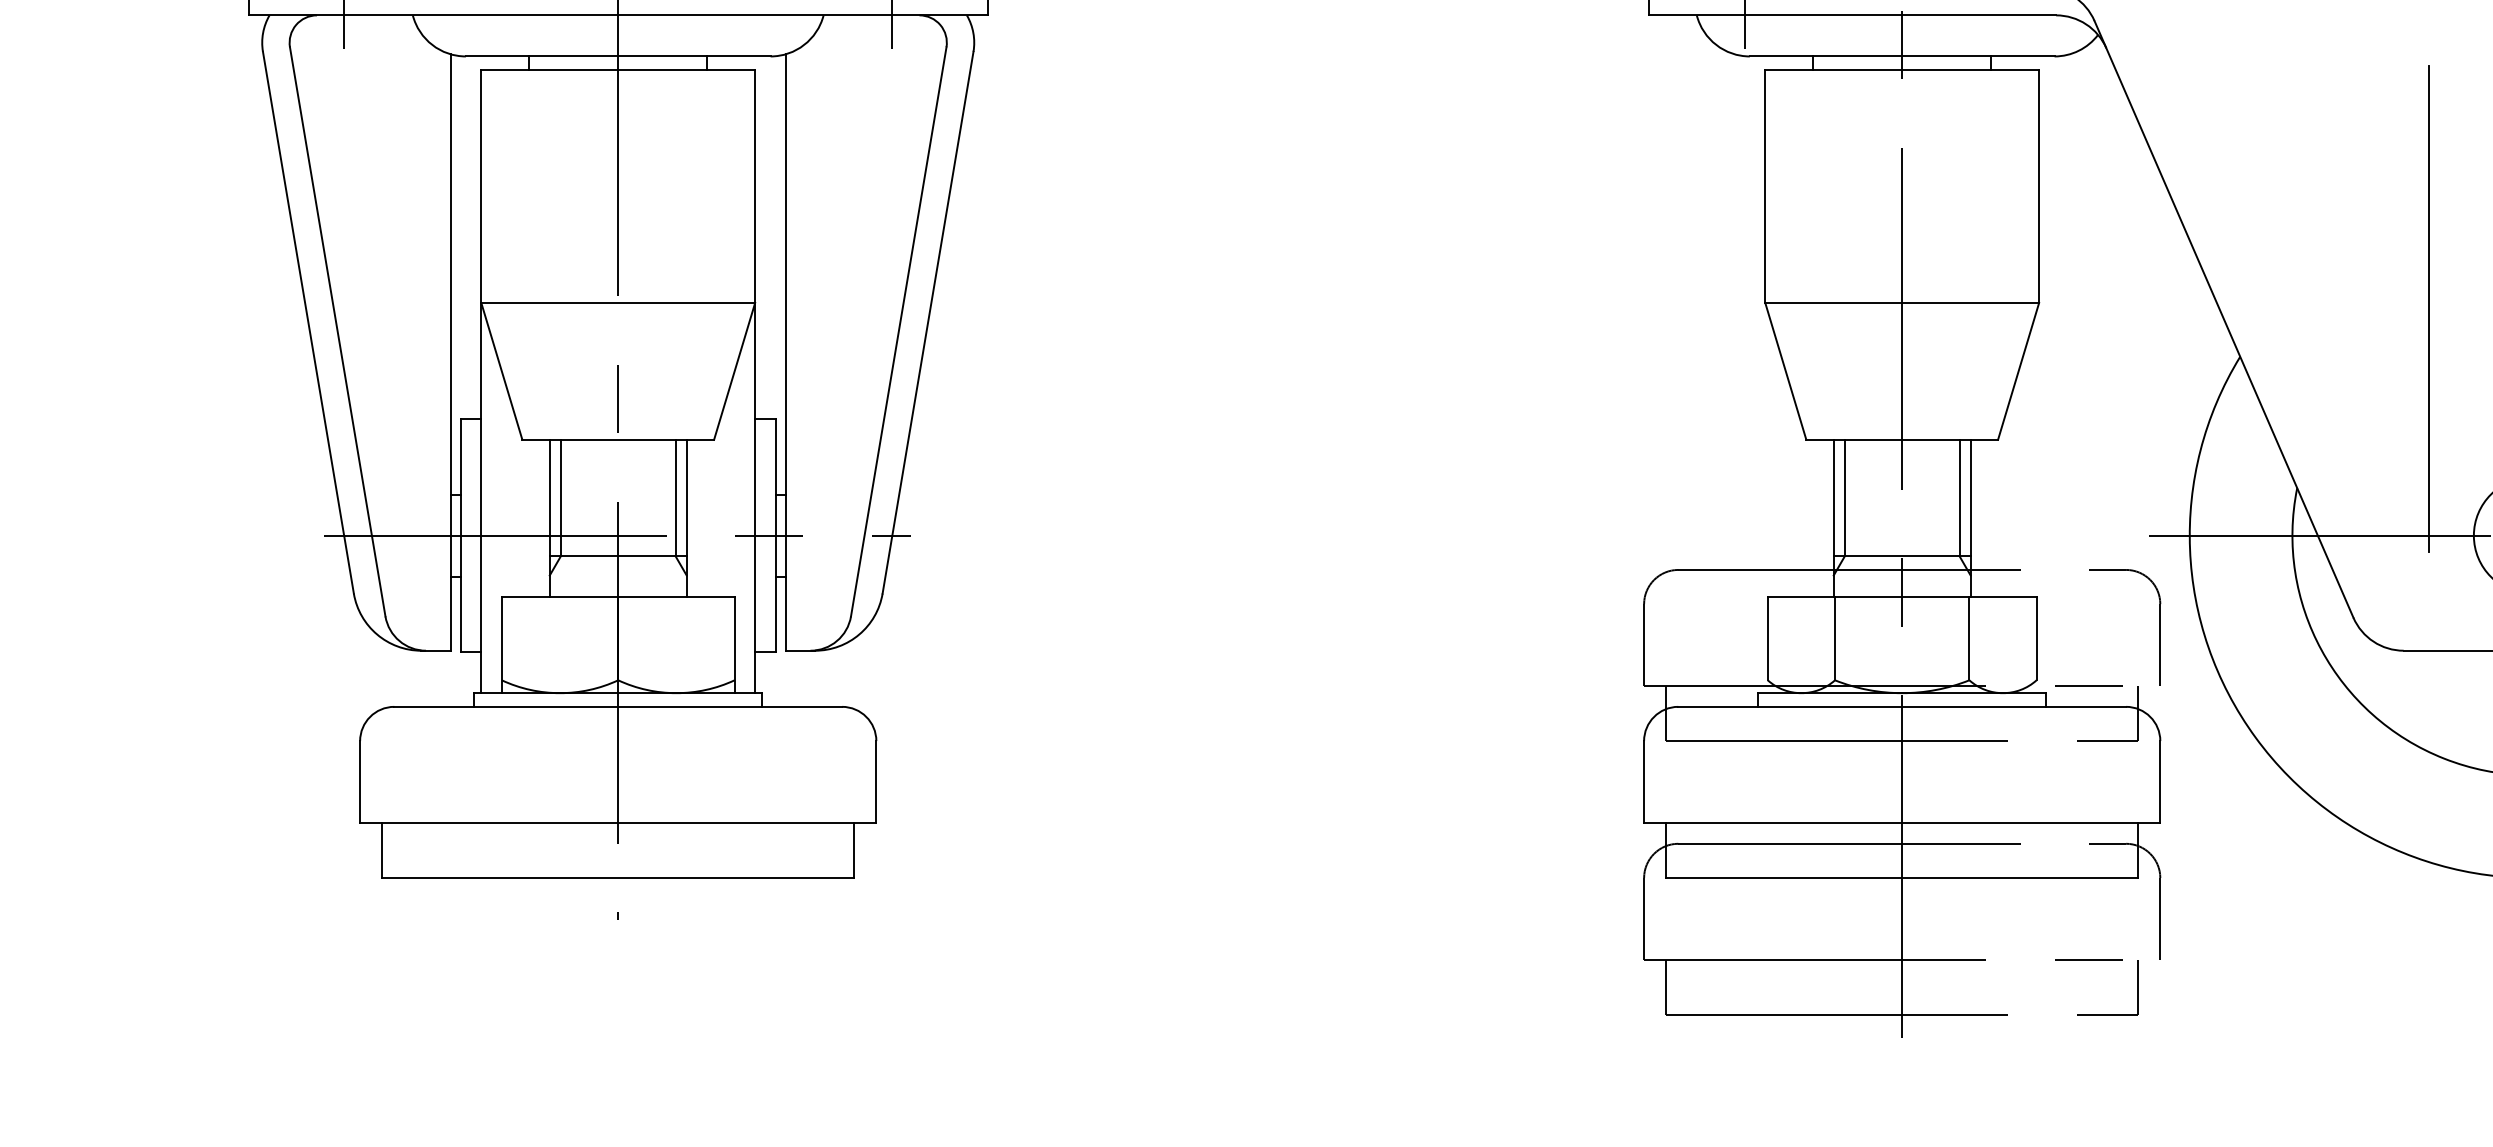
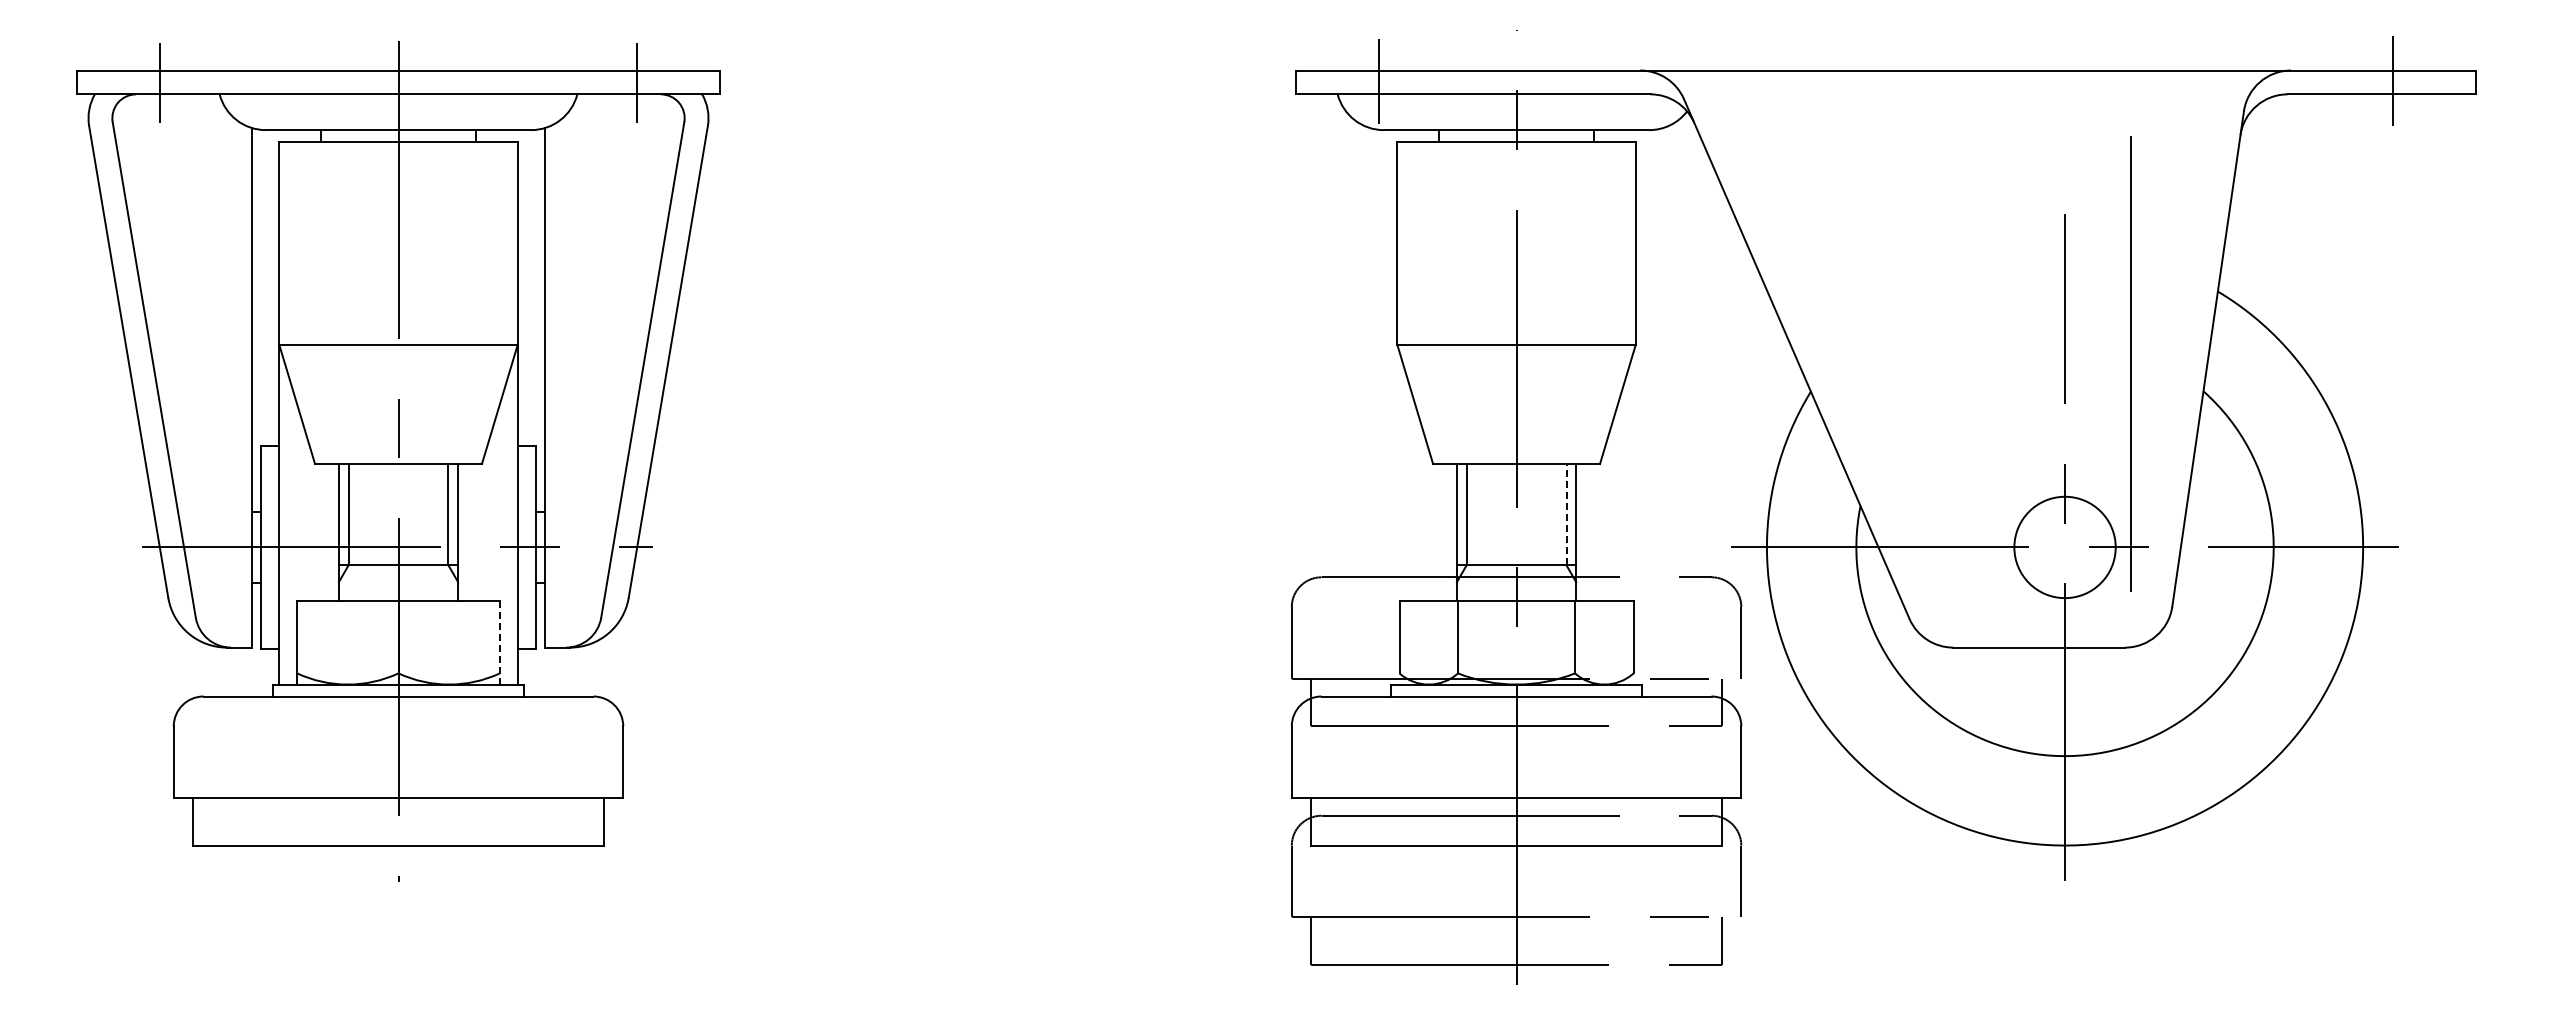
line: (2429, 309) -> (1975, 350), removed
line: (1959, 497) -> (1566, 514), solid -> dashed
line: (734, 644) -> (499, 642), solid -> dashed

